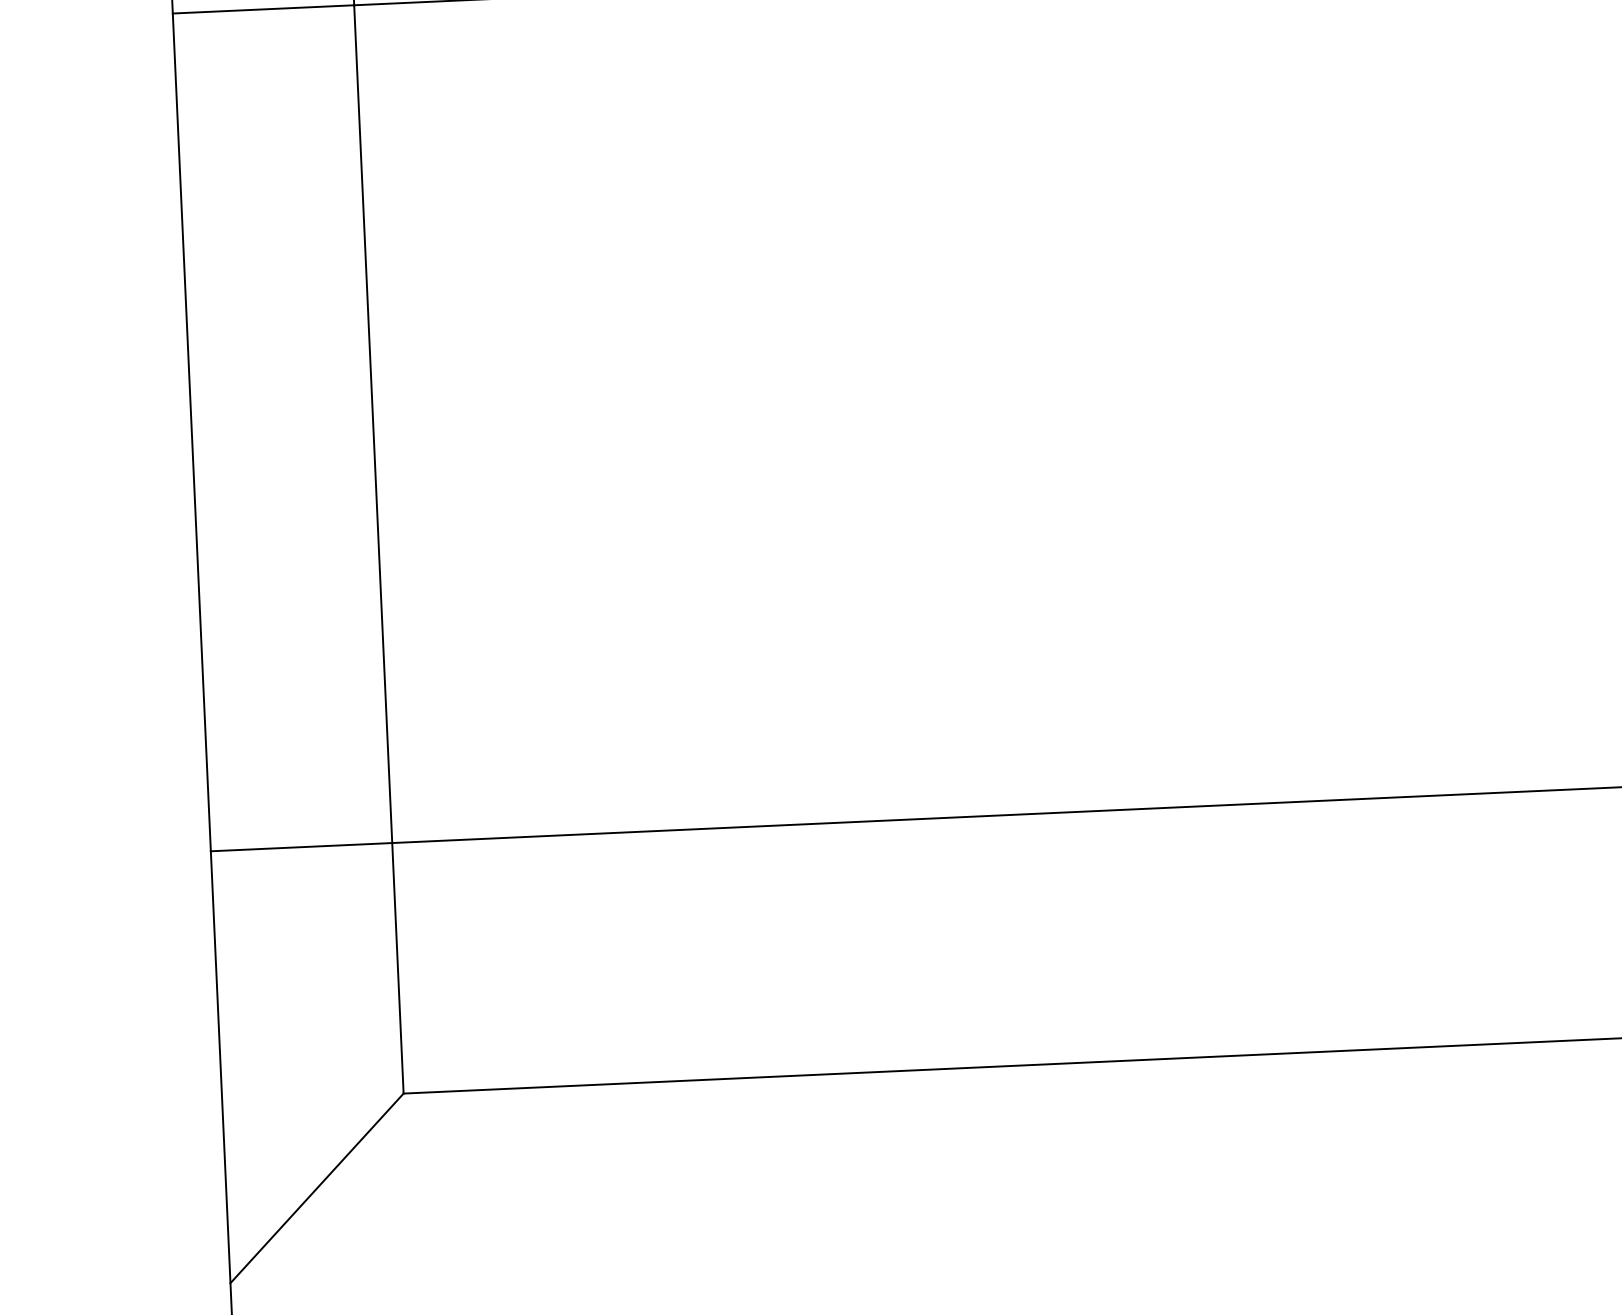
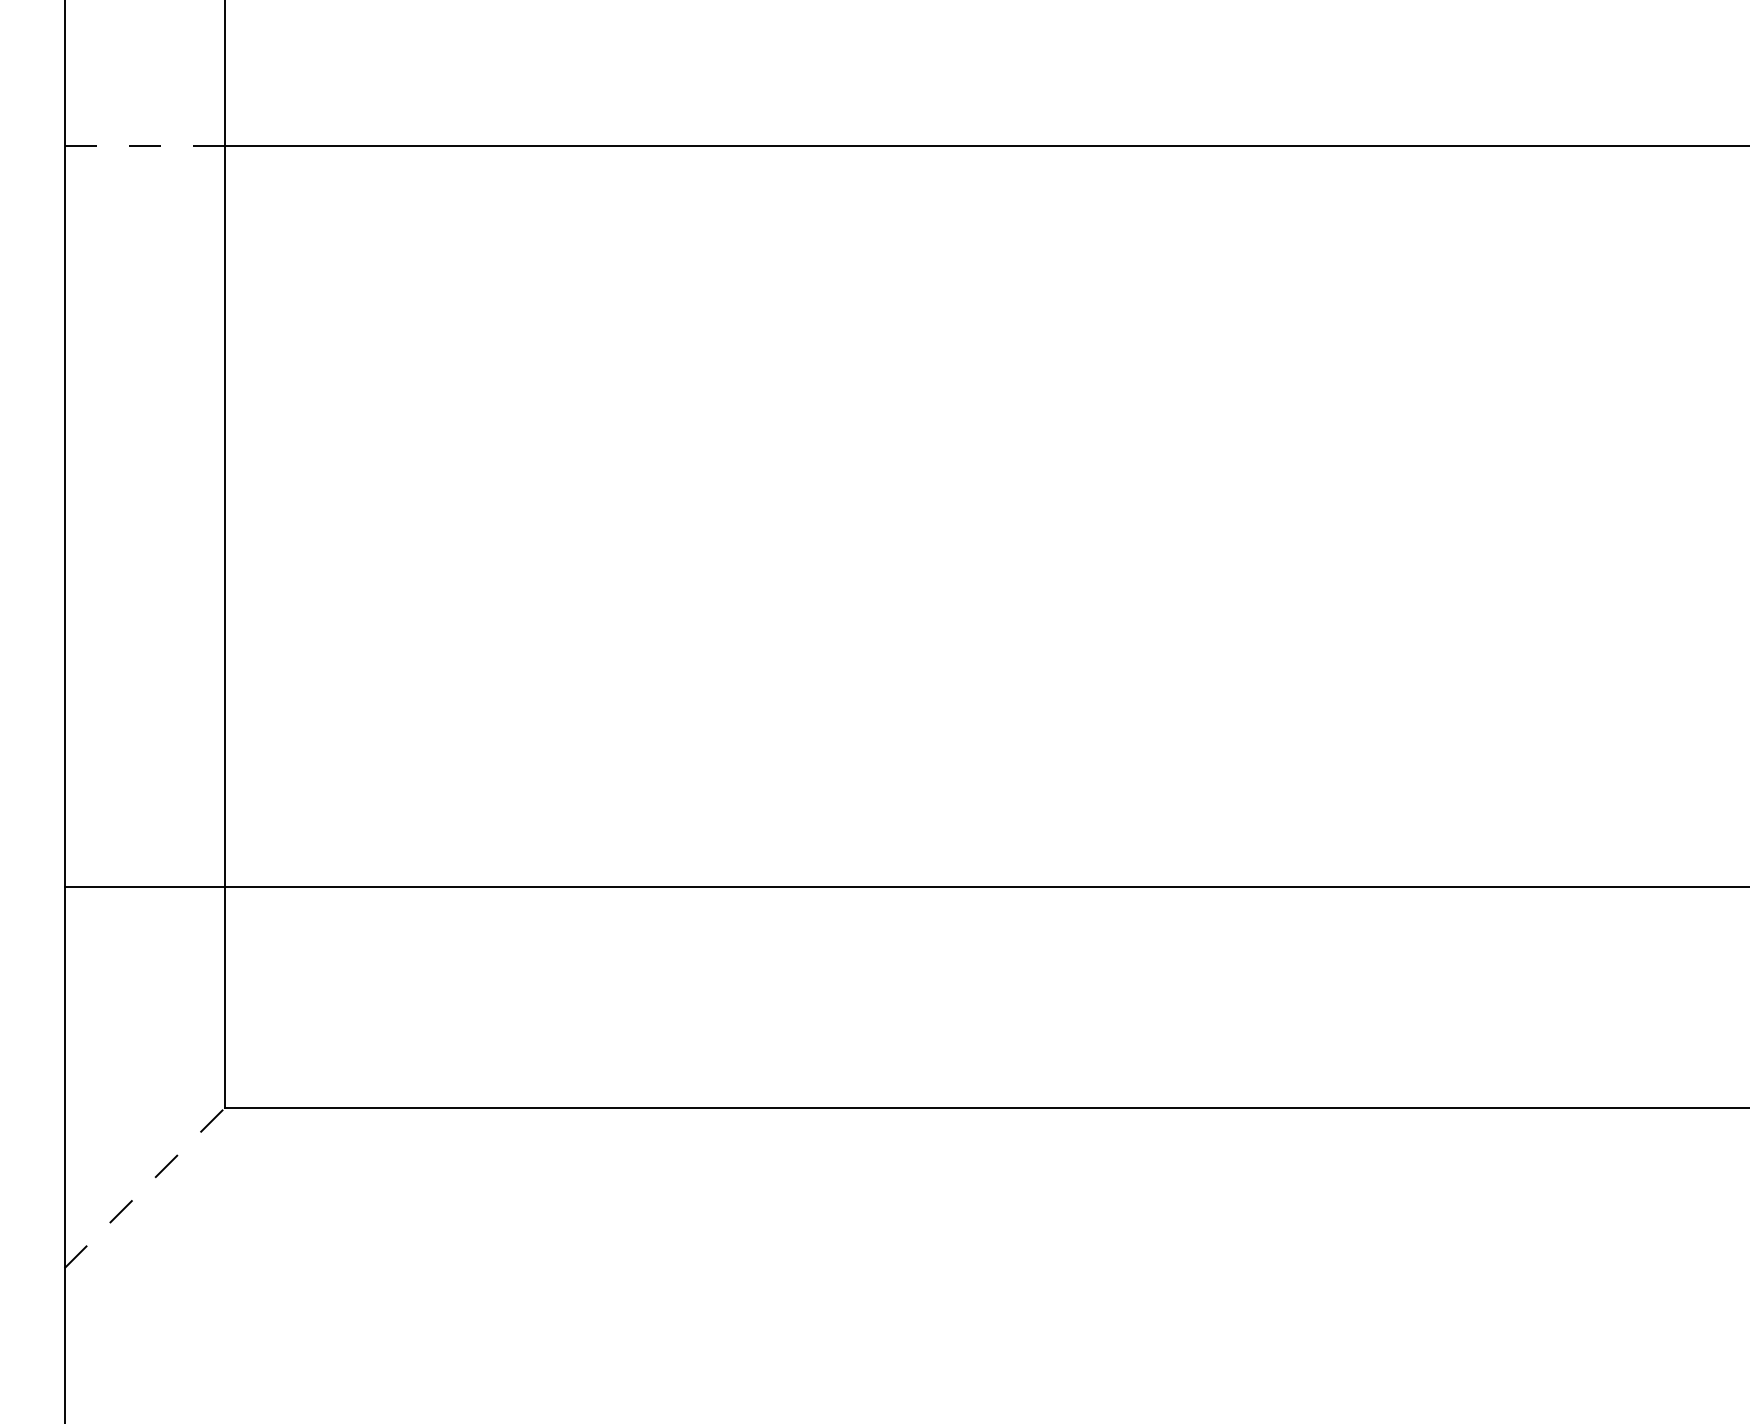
line: (263, 9) -> (144, 146), solid -> dashed
line: (317, 1187) -> (145, 1187), solid -> dashed

